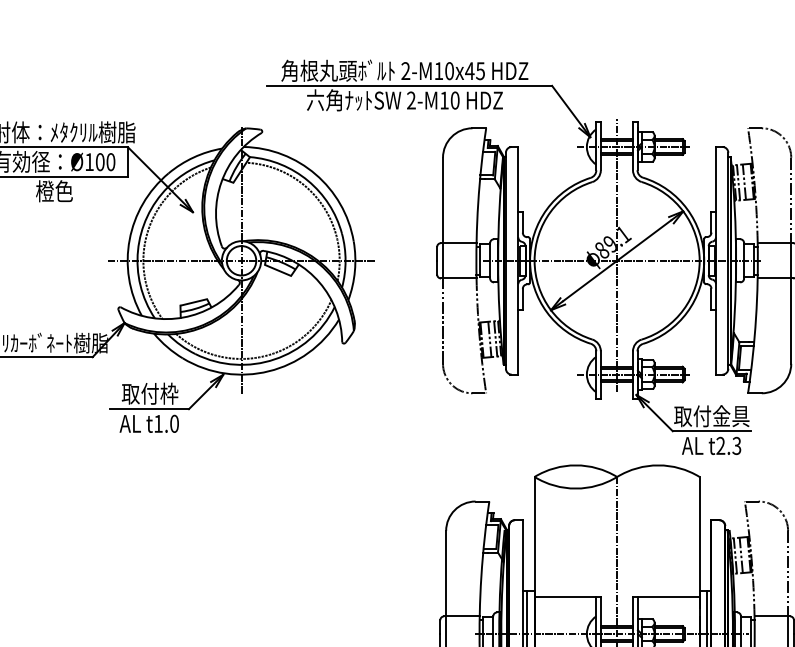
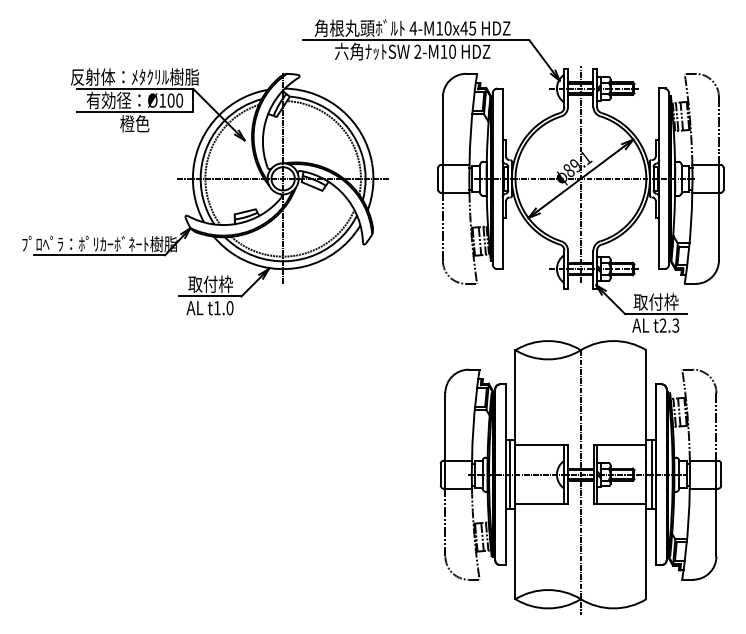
text: (405, 71) -> (413, 28), 2-M10x45 -> 4-M10x45
text: (711, 415) -> (655, 301), 取付金具 -> 取付枠

